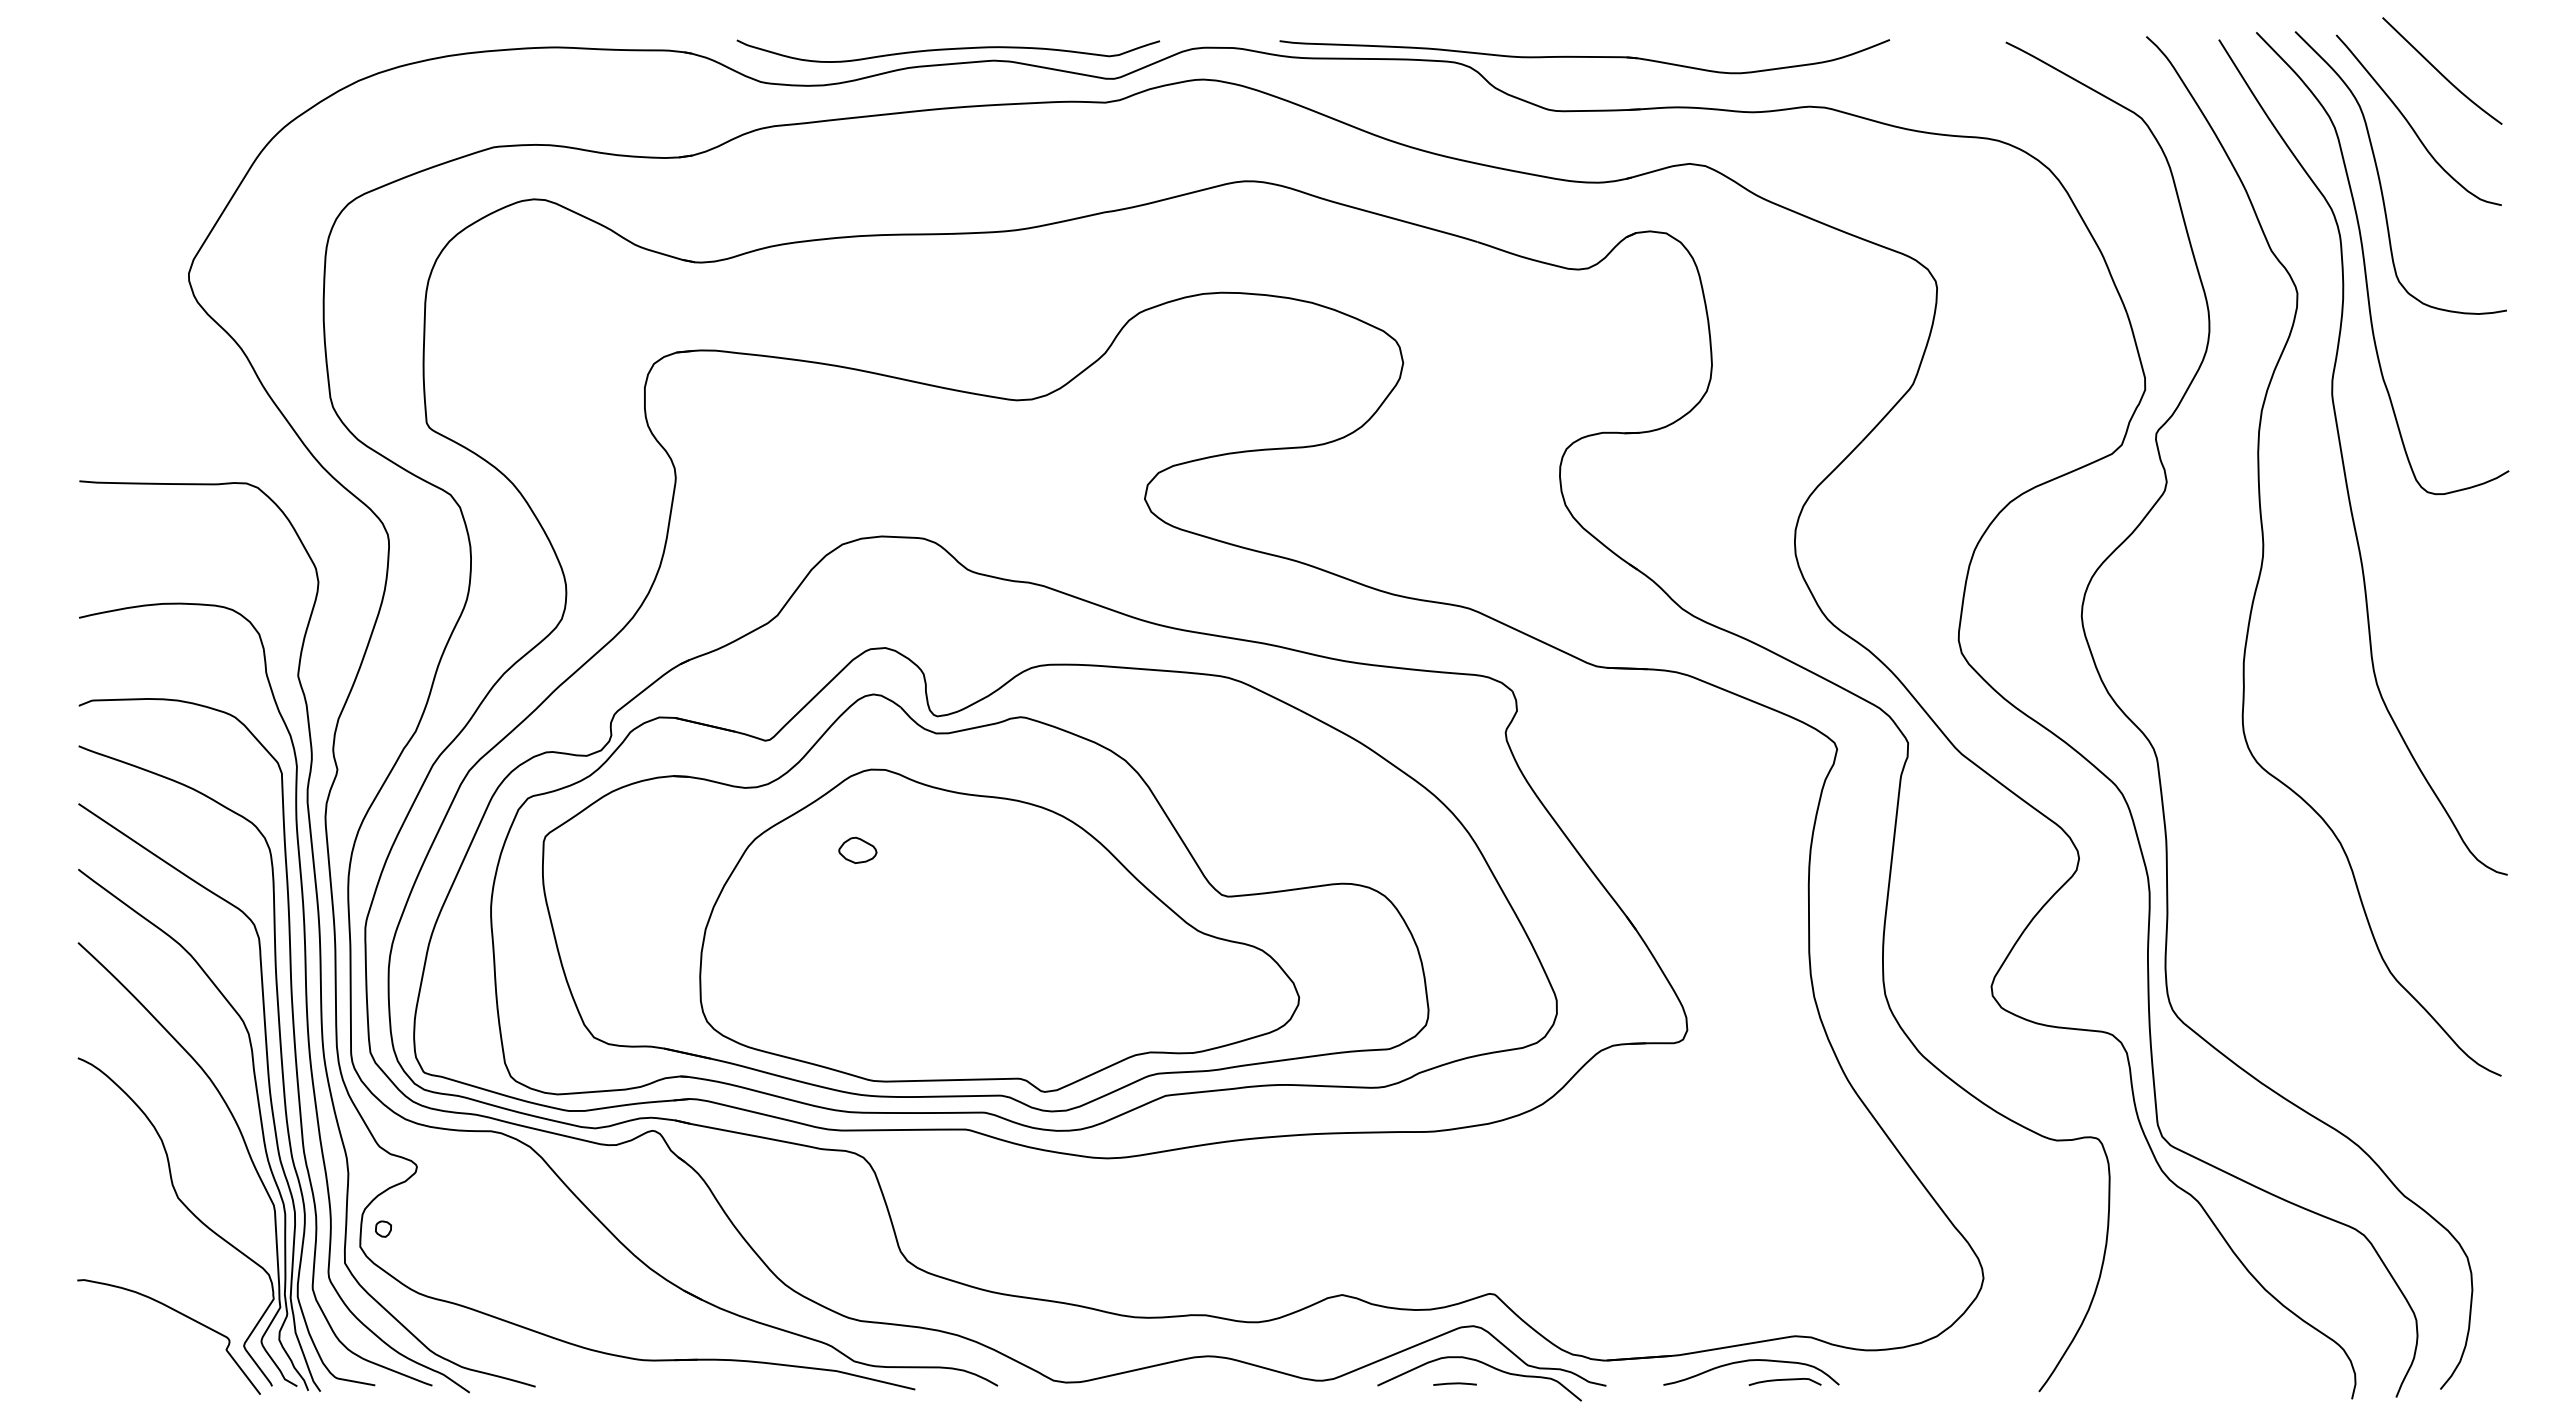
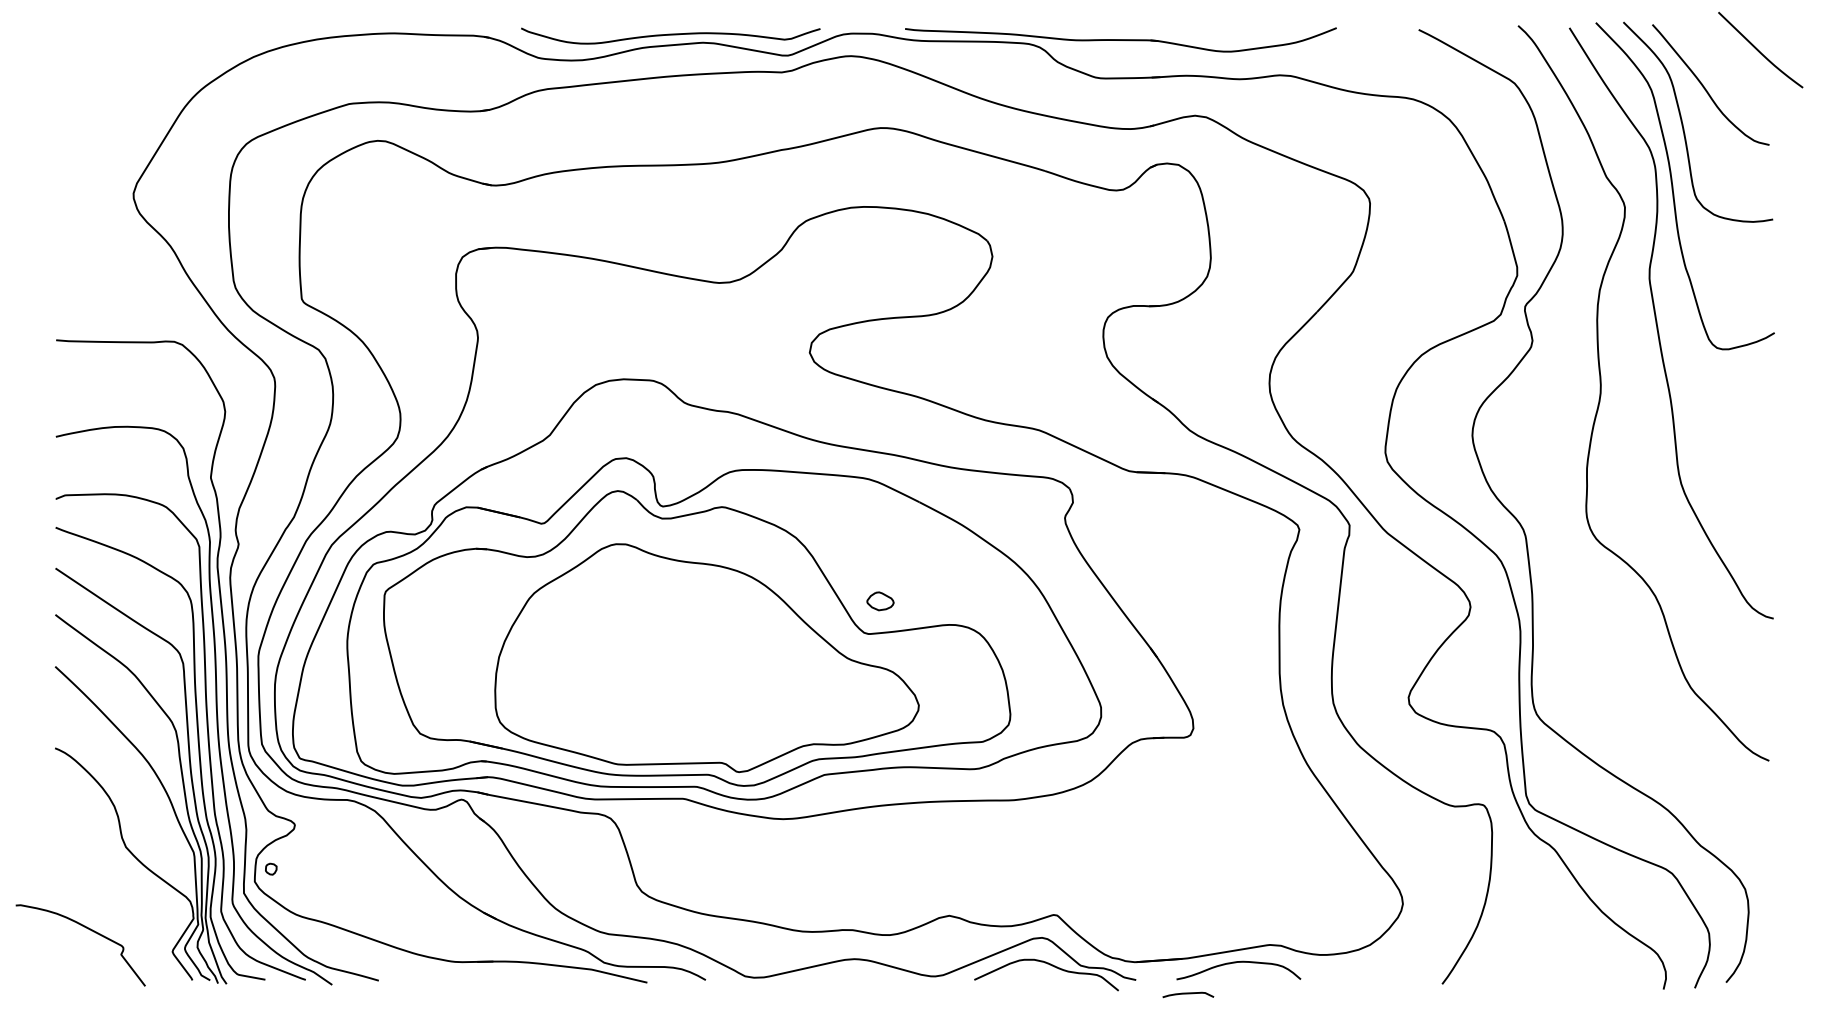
curve: (2440, 71) -> (1759, 50), moved
part: (857, 849) -> (880, 600), moved
curve: (180, 1314) -> (88, 929), moved
curve: (1784, 1380) -> (1187, 993), moved
line: (1454, 1383) -> (1028, 978), removed

